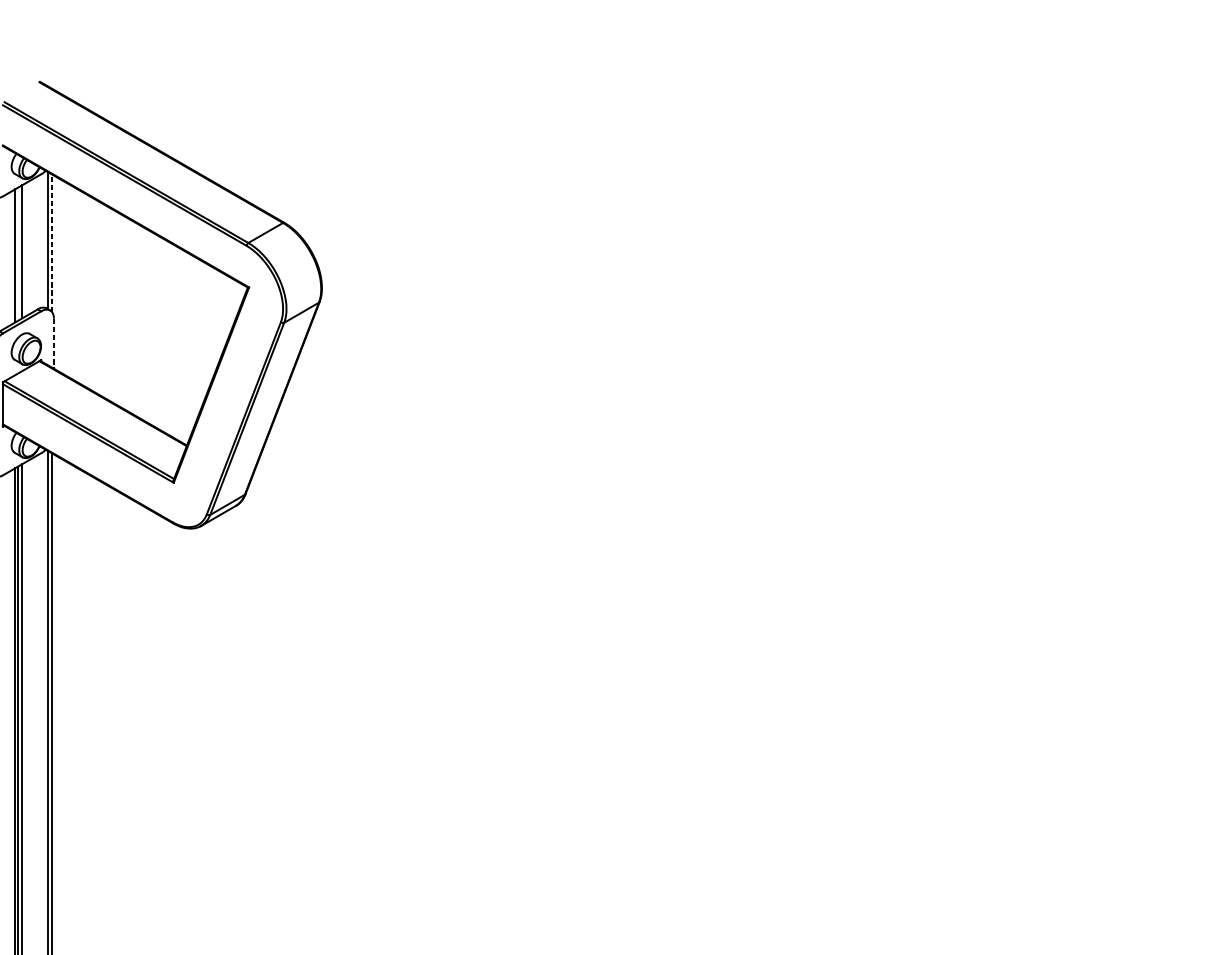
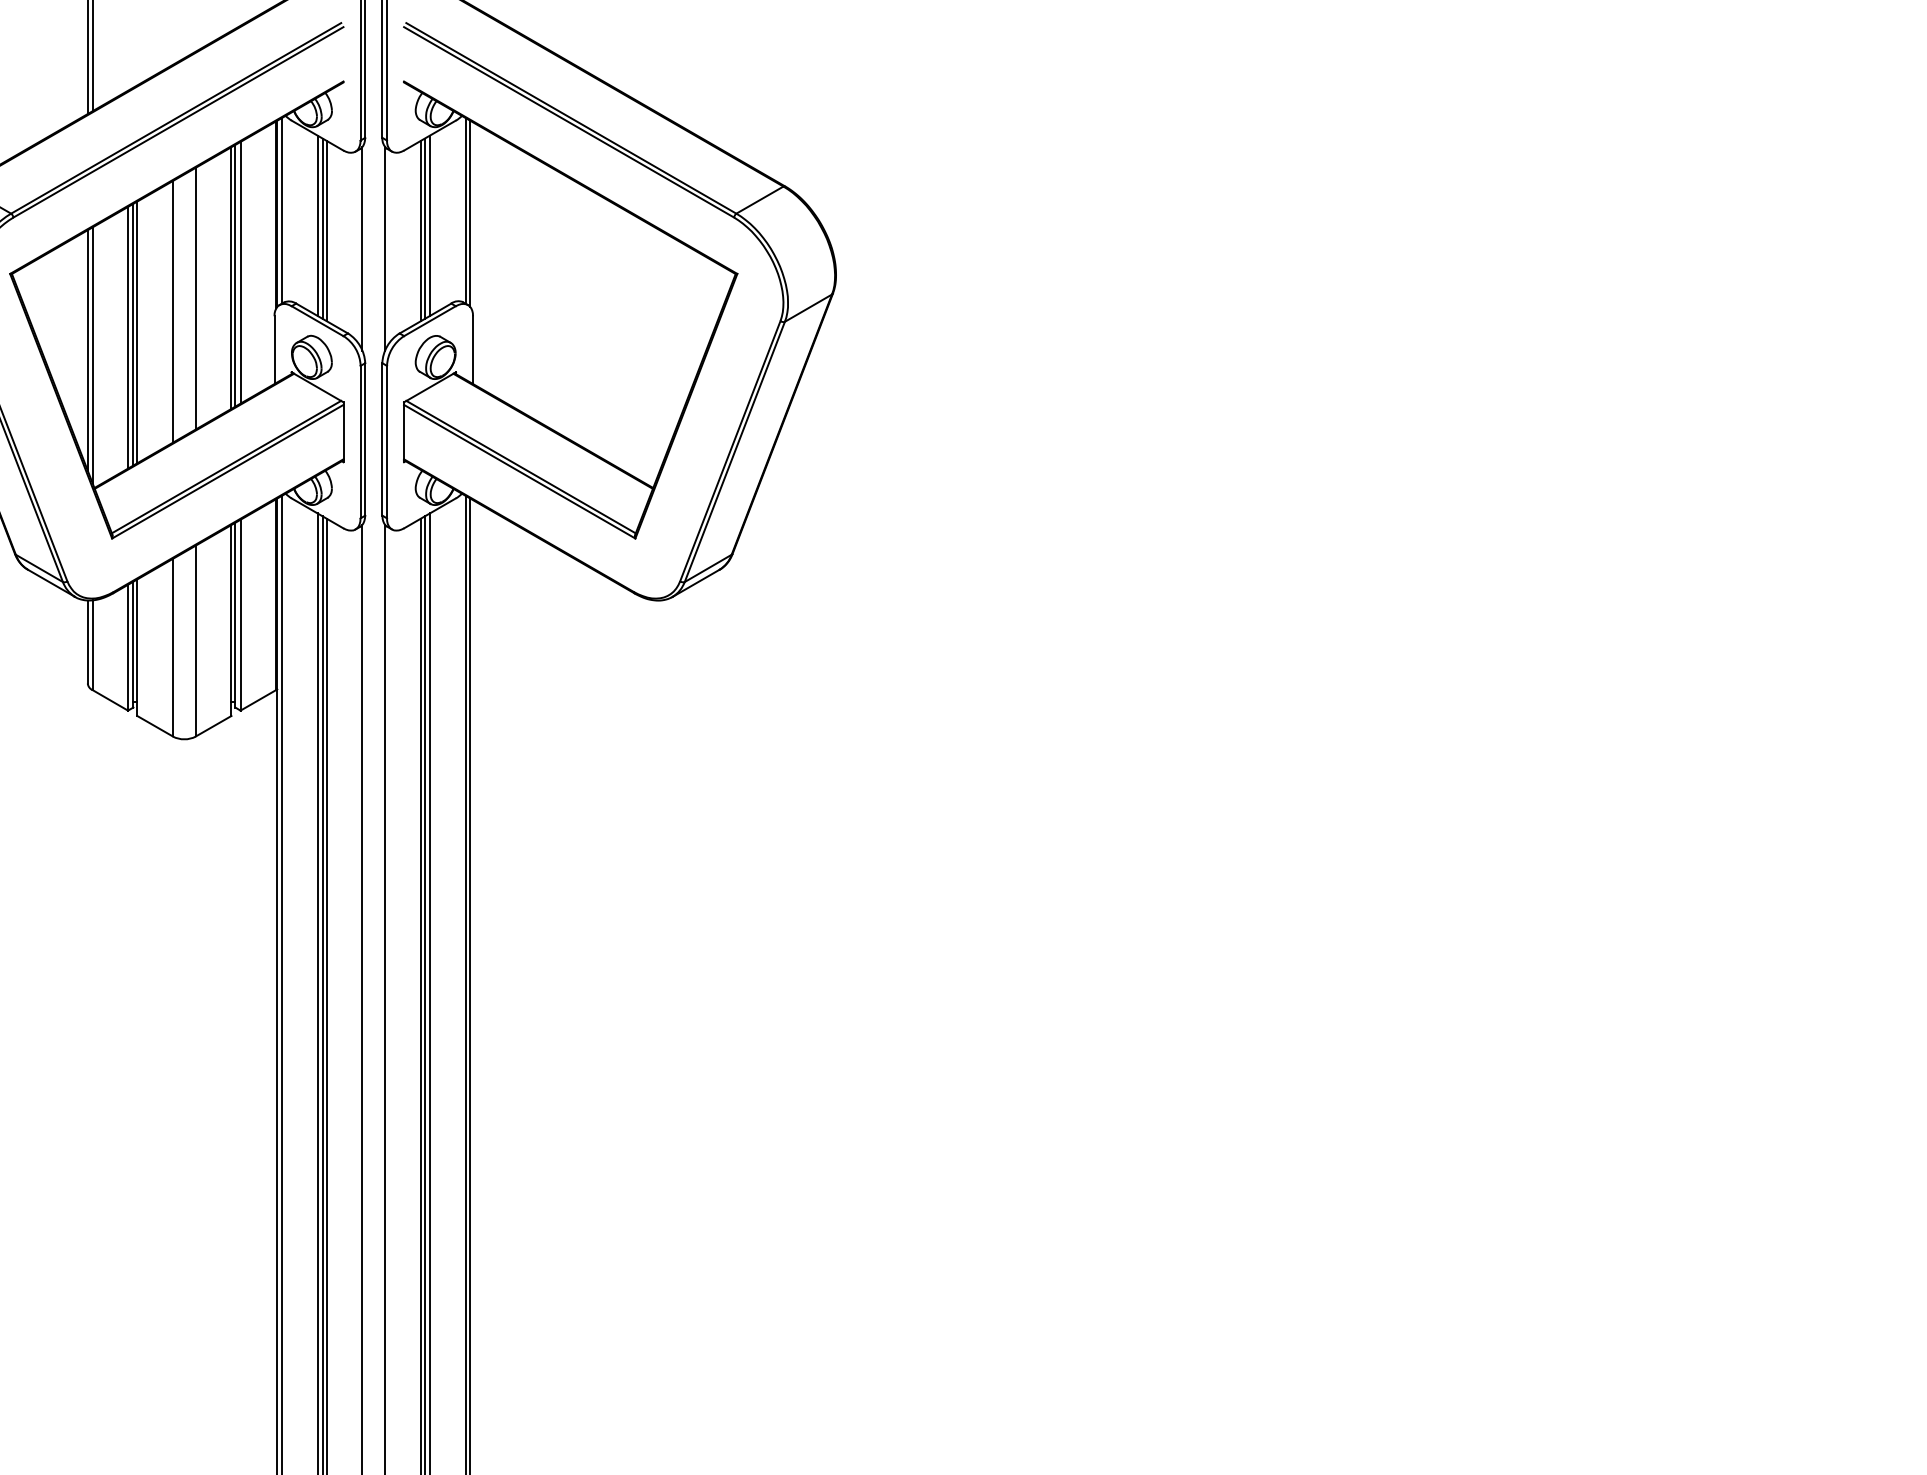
line: (52, 242) -> (470, 213), dashed -> solid
line: (18, 253) -> (424, 228), added
line: (54, 344) -> (473, 350), dashed -> solid

